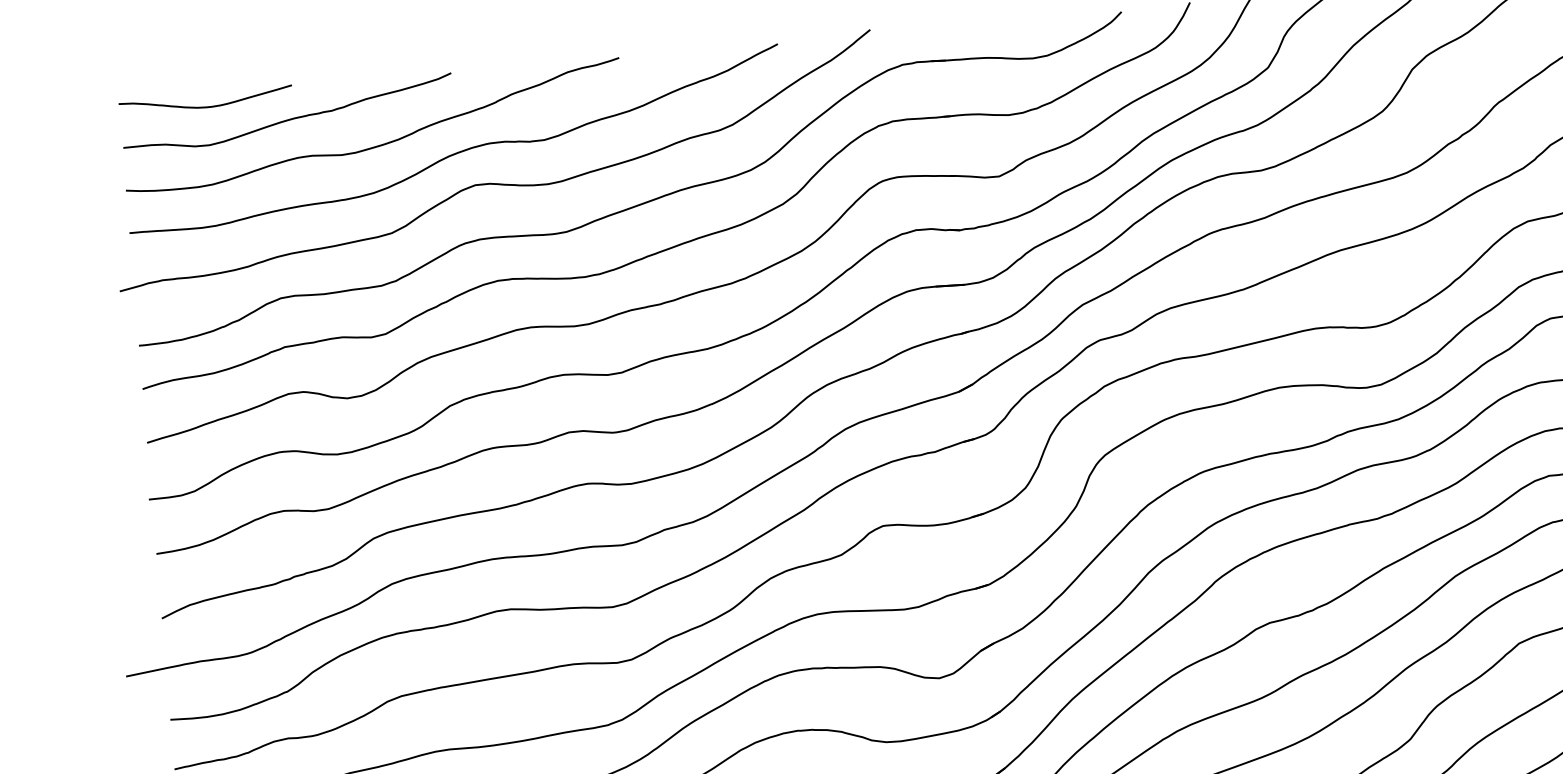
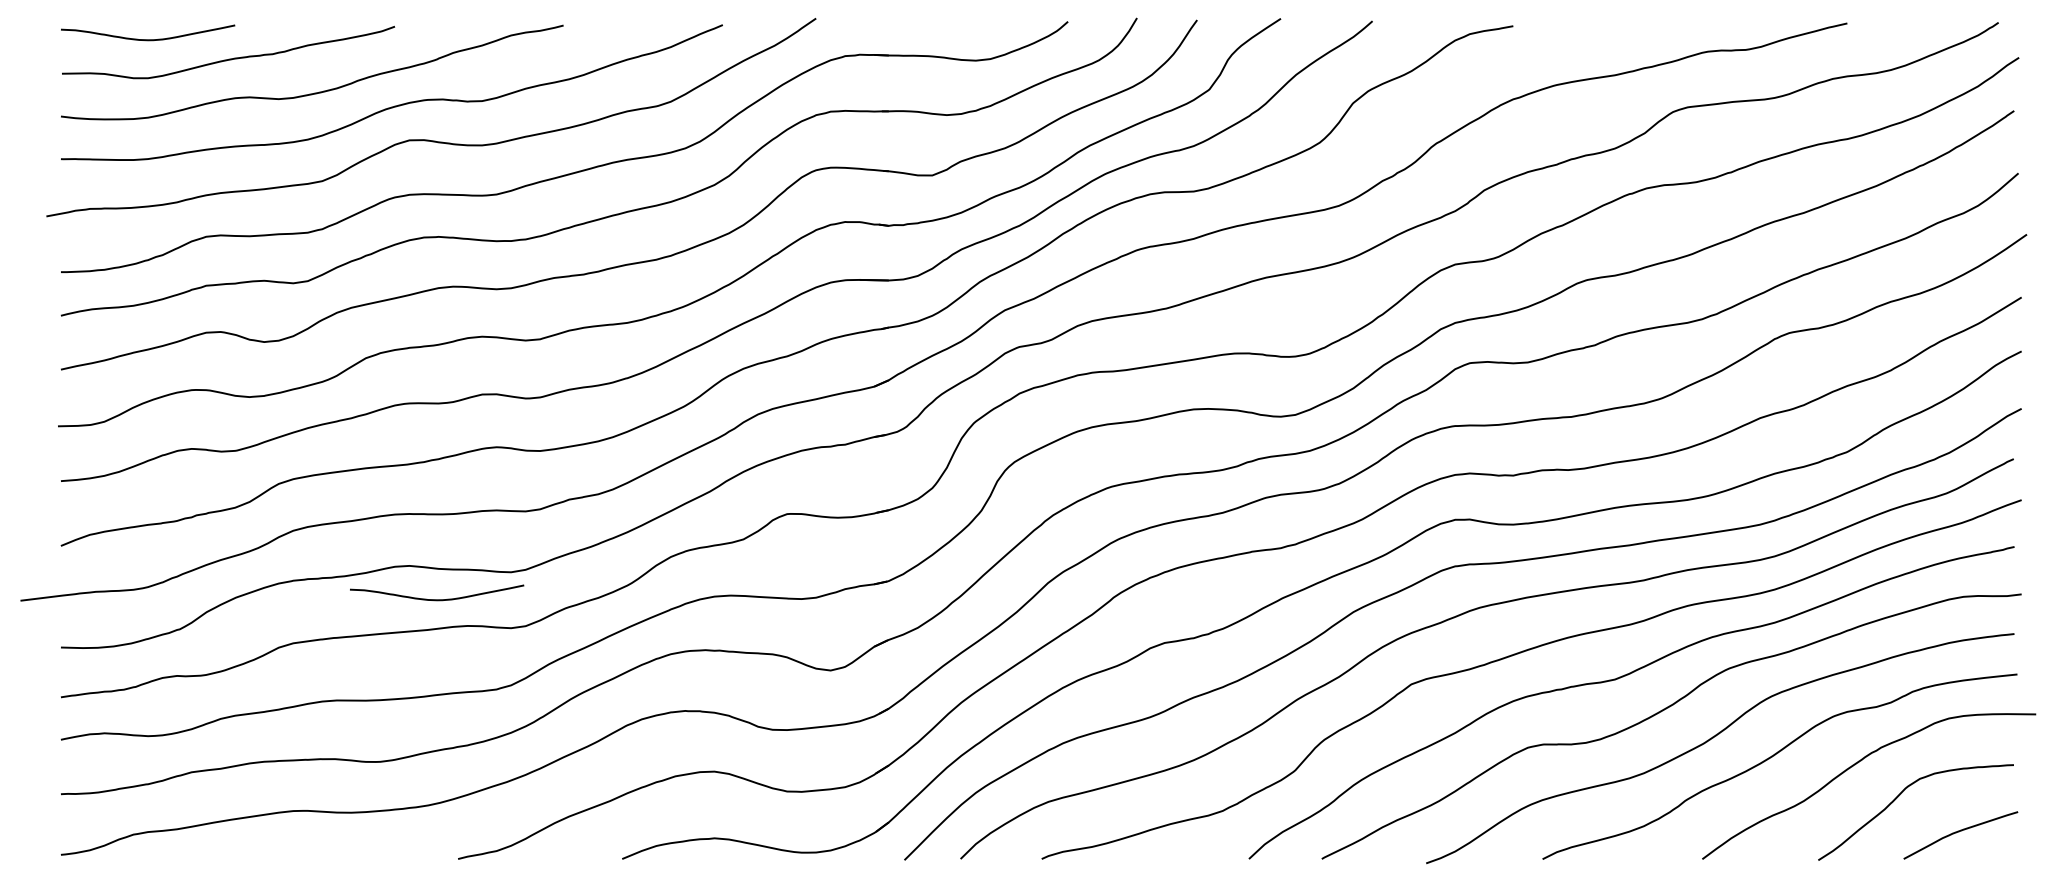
curve: (541, 640) -> (437, 599), added

